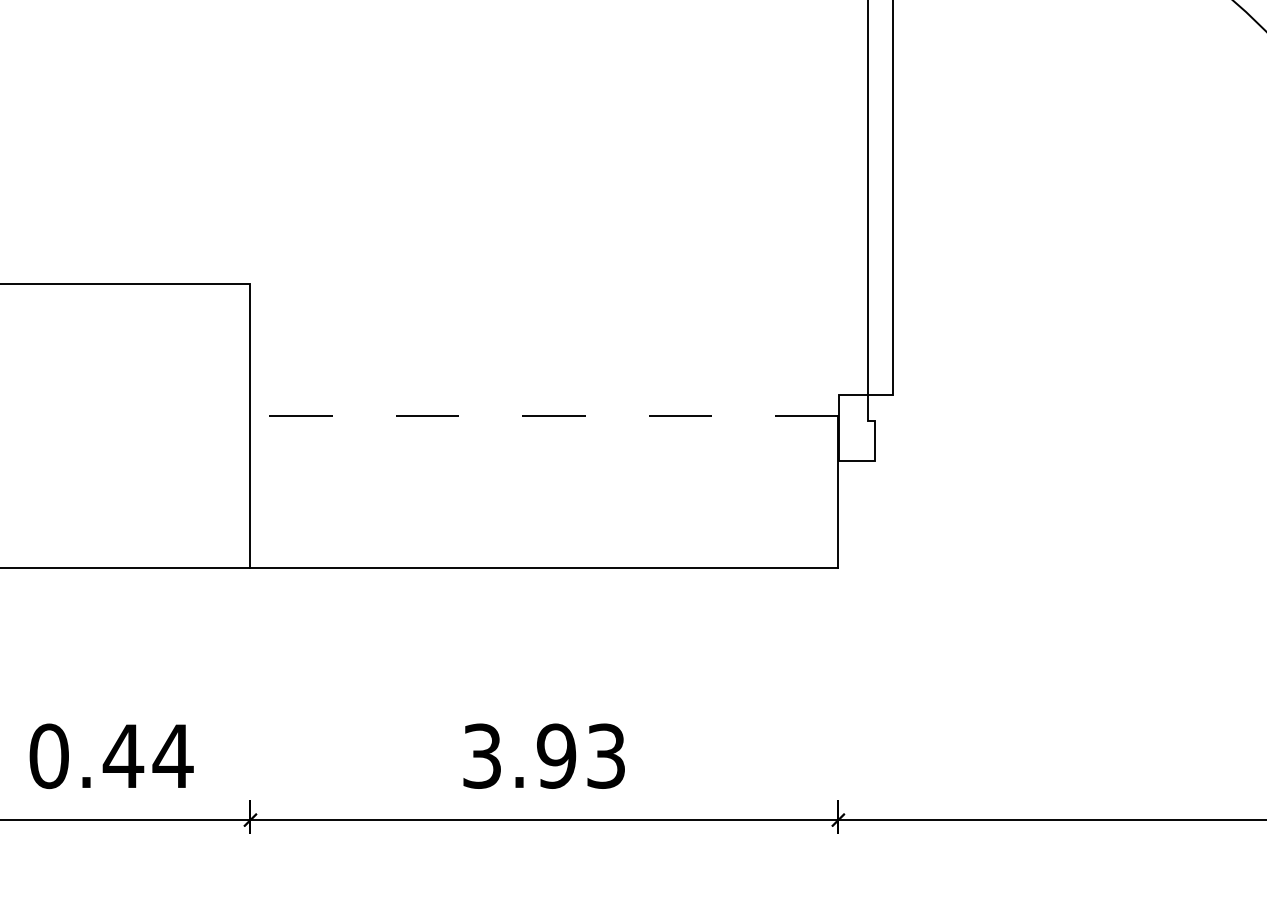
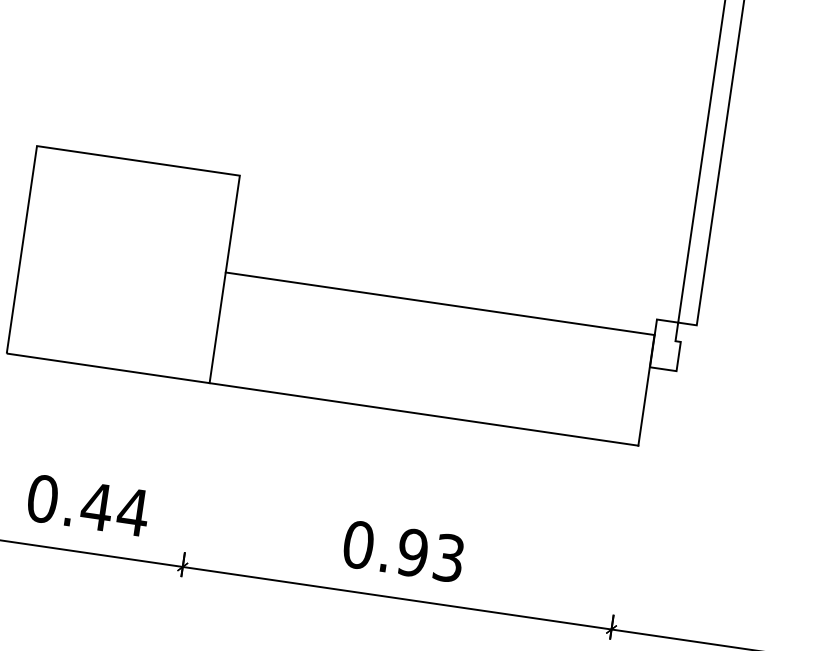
line: (544, 416) -> (440, 303), dashed -> solid
text: (481, 755) -> (358, 544), 3.93 -> 0.93

